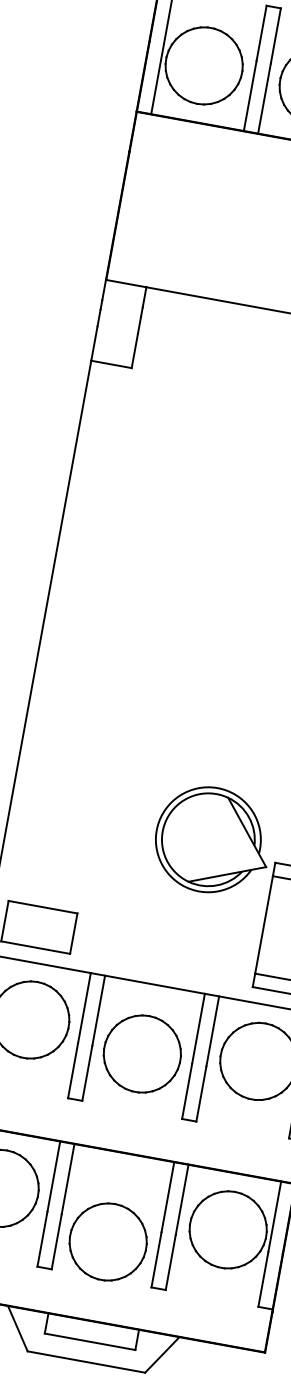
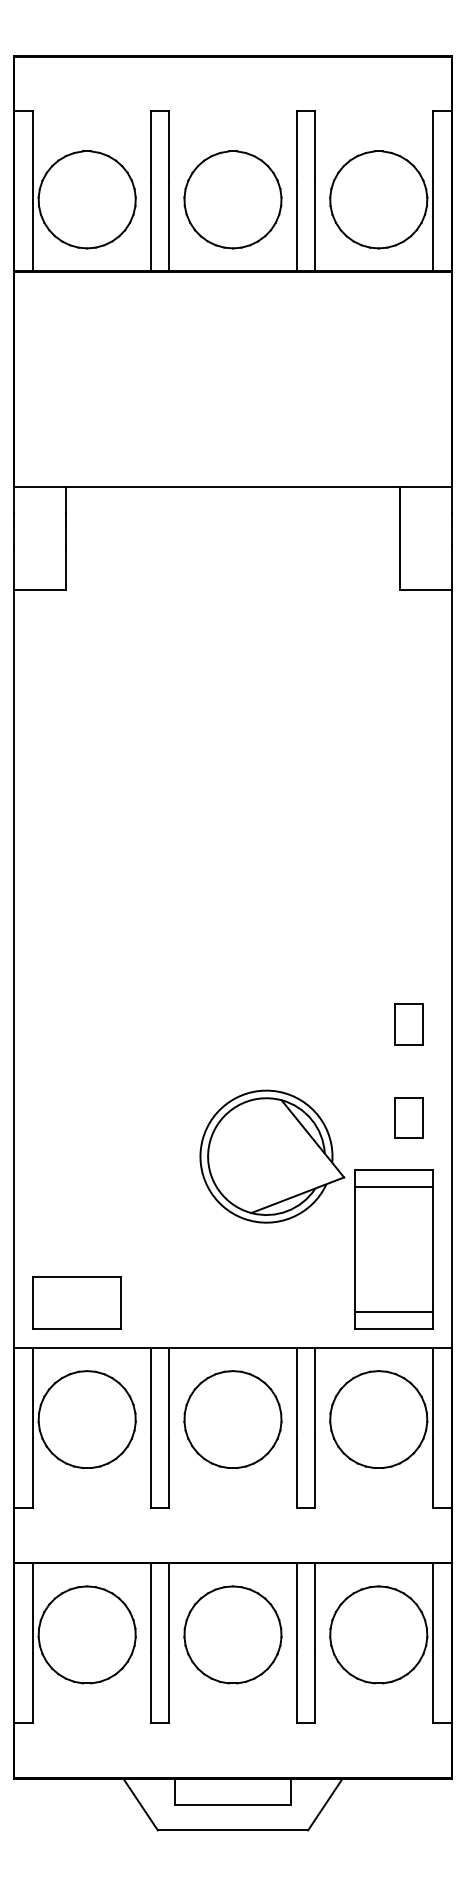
part: (142, 1053) -> (232, 1419), moved
part: (107, 1241) -> (232, 1634), moved

